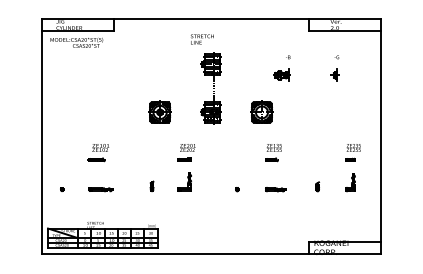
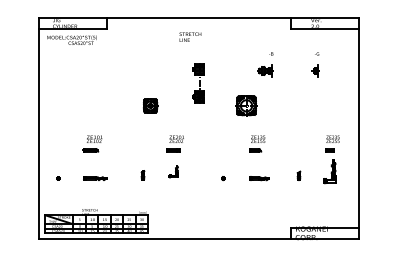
part: (210, 88) -> (198, 83), size x0.6
part: (160, 112) -> (150, 105), size x0.7
part: (184, 182) -> (173, 171), size x0.7
part: (351, 182) -> (330, 171), size x1.4

